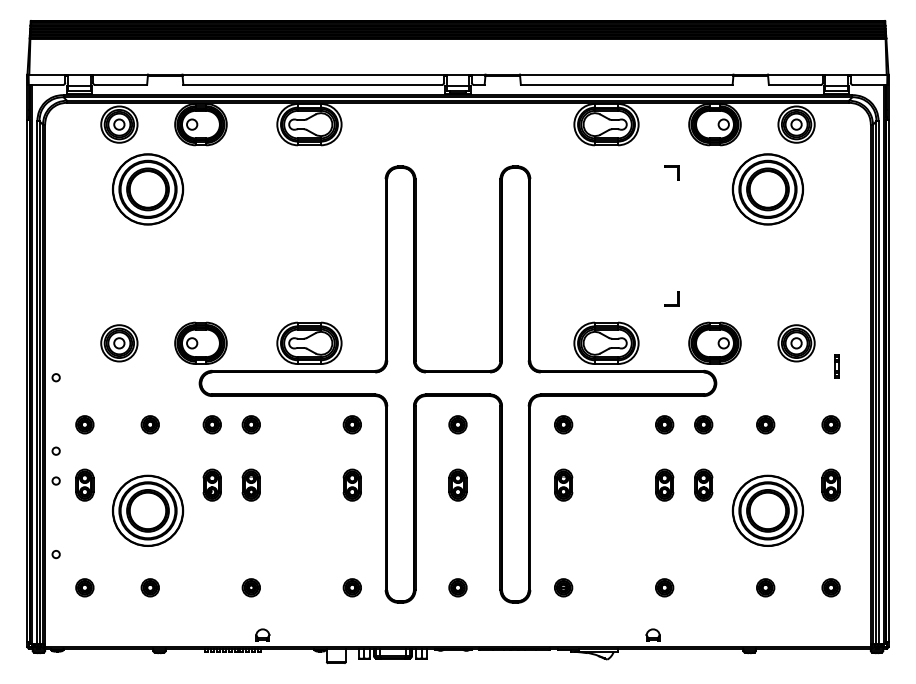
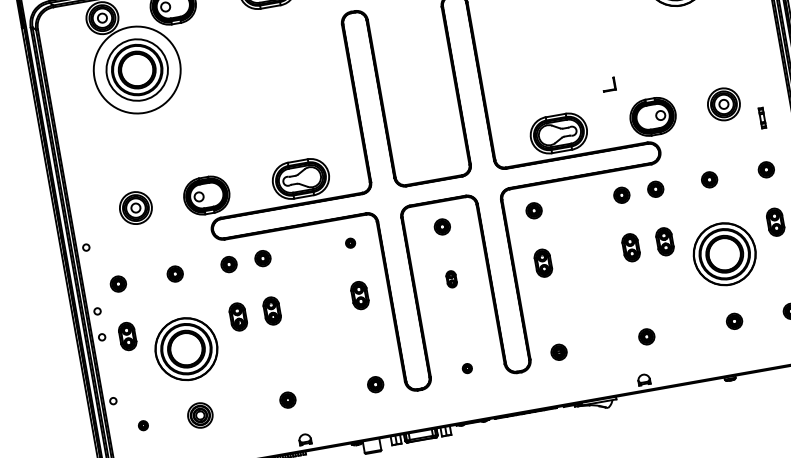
circle: (147, 189) -> (136, 70), size x1.4
part: (351, 424) -> (349, 243), size x0.6
part: (457, 484) -> (451, 278), size x0.6
part: (84, 587) -> (143, 425), size x0.6
part: (149, 587) -> (199, 415), size x1.6
part: (457, 587) -> (466, 368), size x0.6

